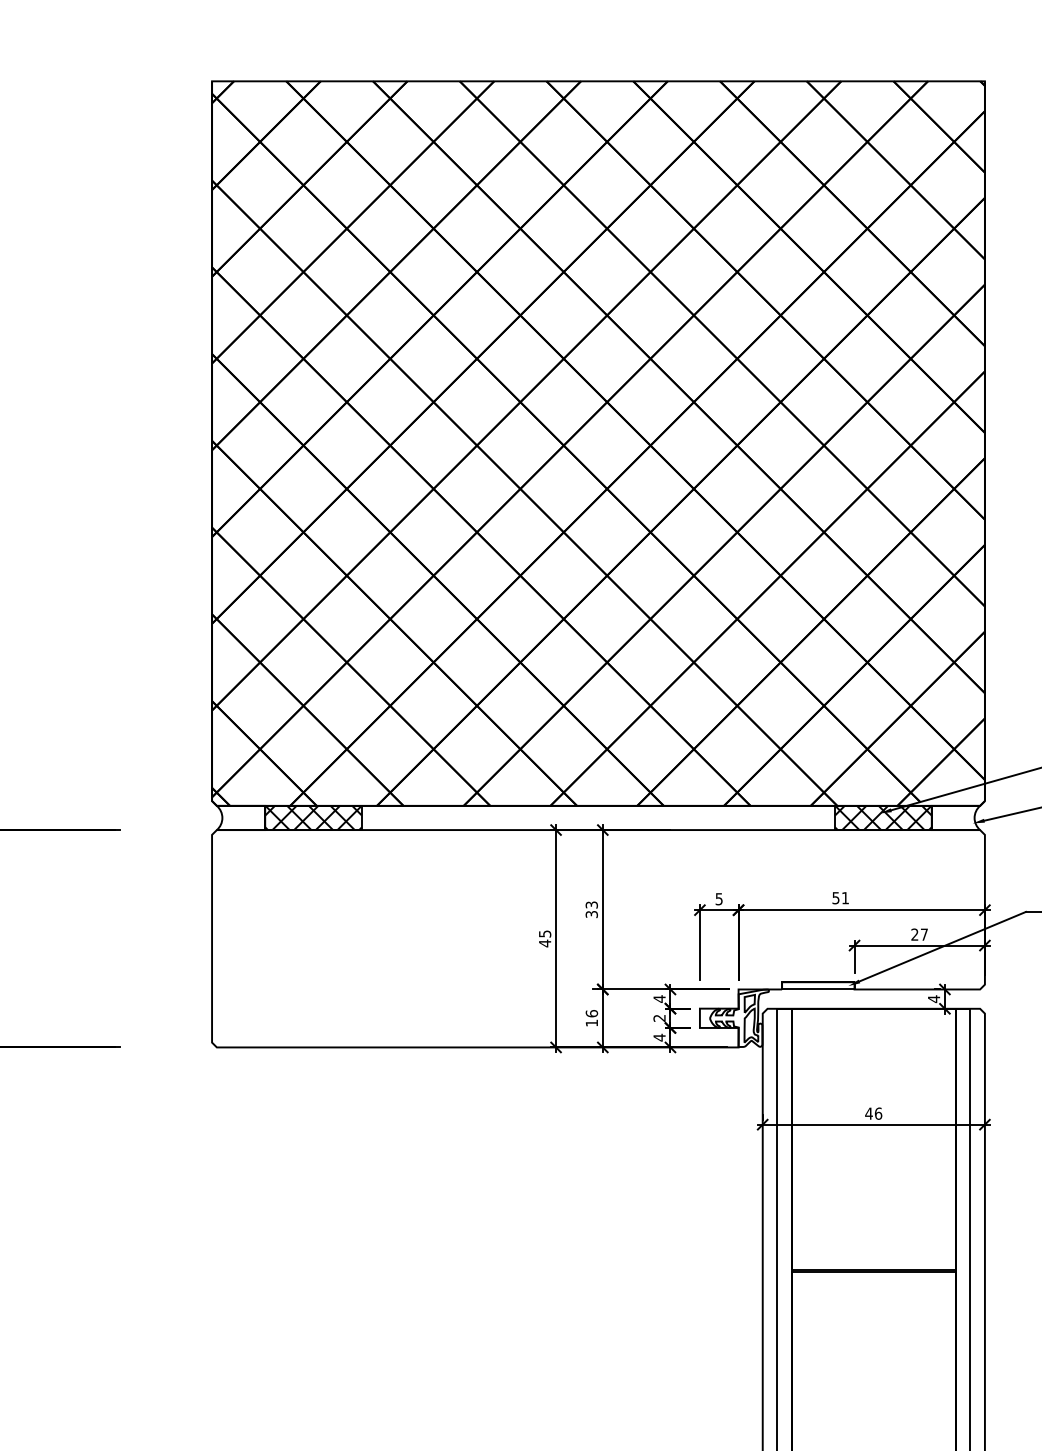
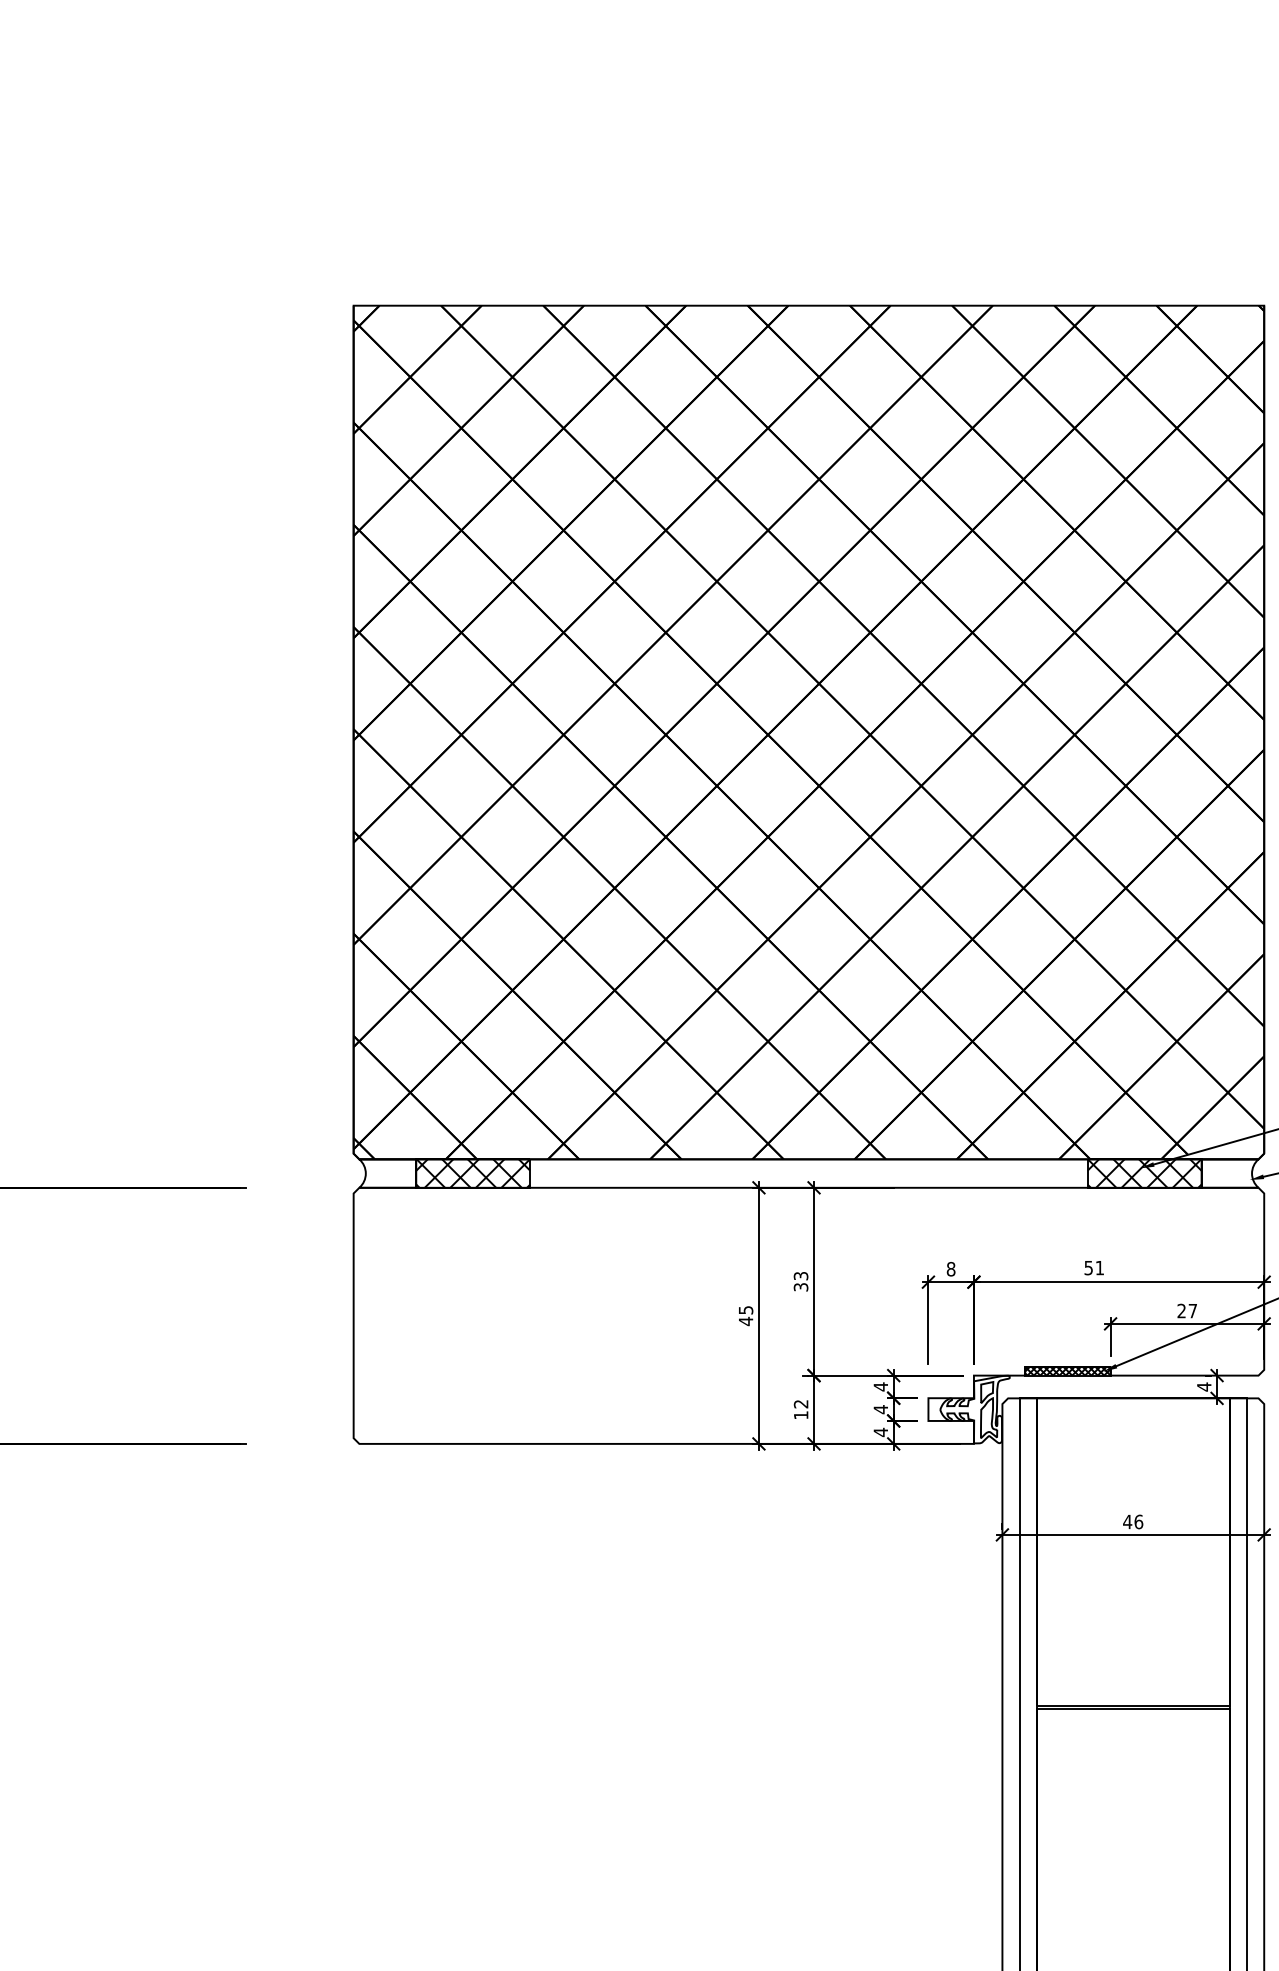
text: (718, 899) -> (950, 1269), 5 -> 8
hatch: (817, 985) -> (1067, 1371), added
text: (591, 1013) -> (800, 1403), 16 -> 12
text: (659, 1018) -> (880, 1409), 2 -> 4

